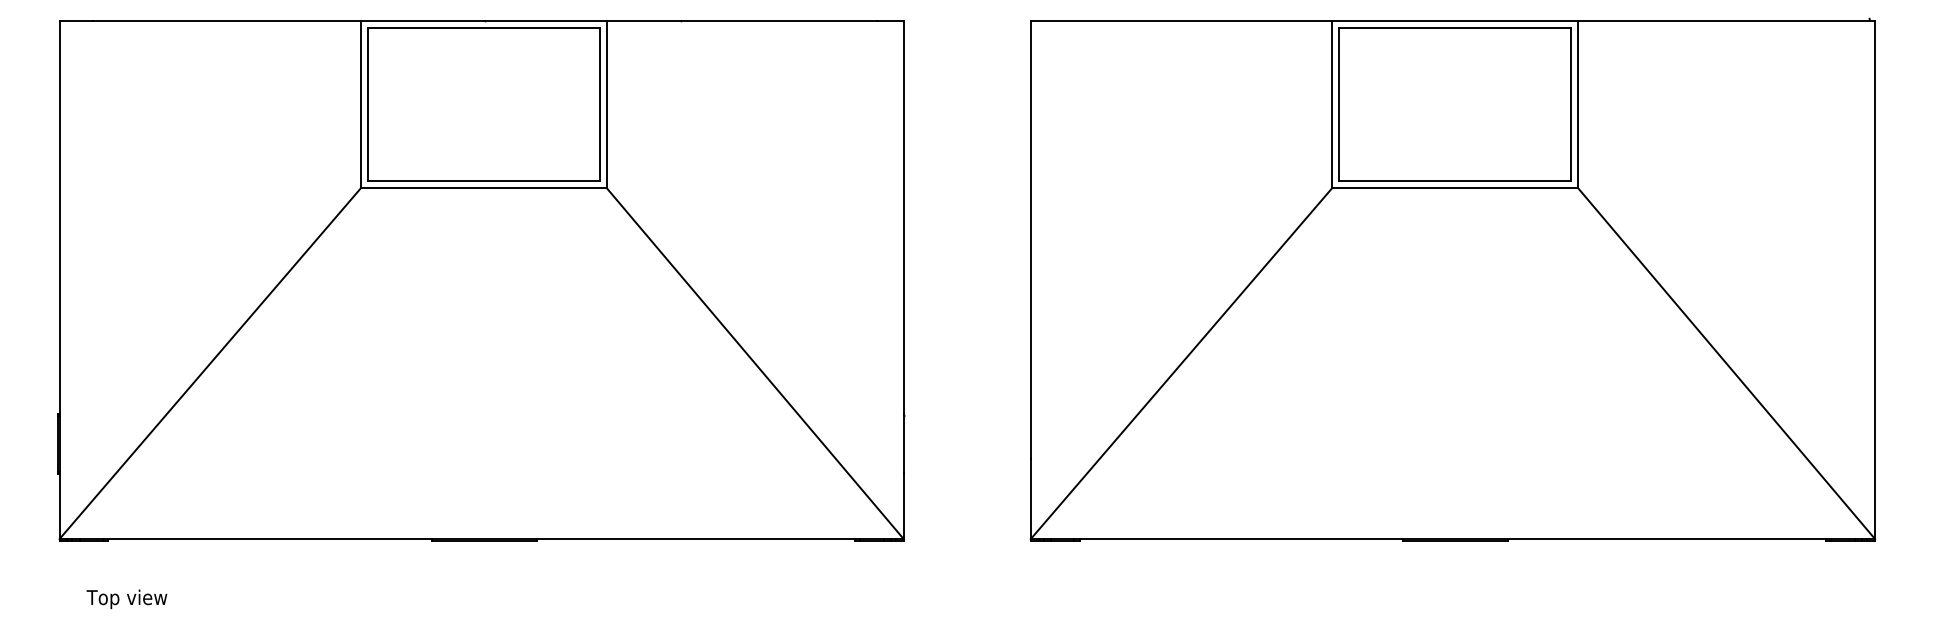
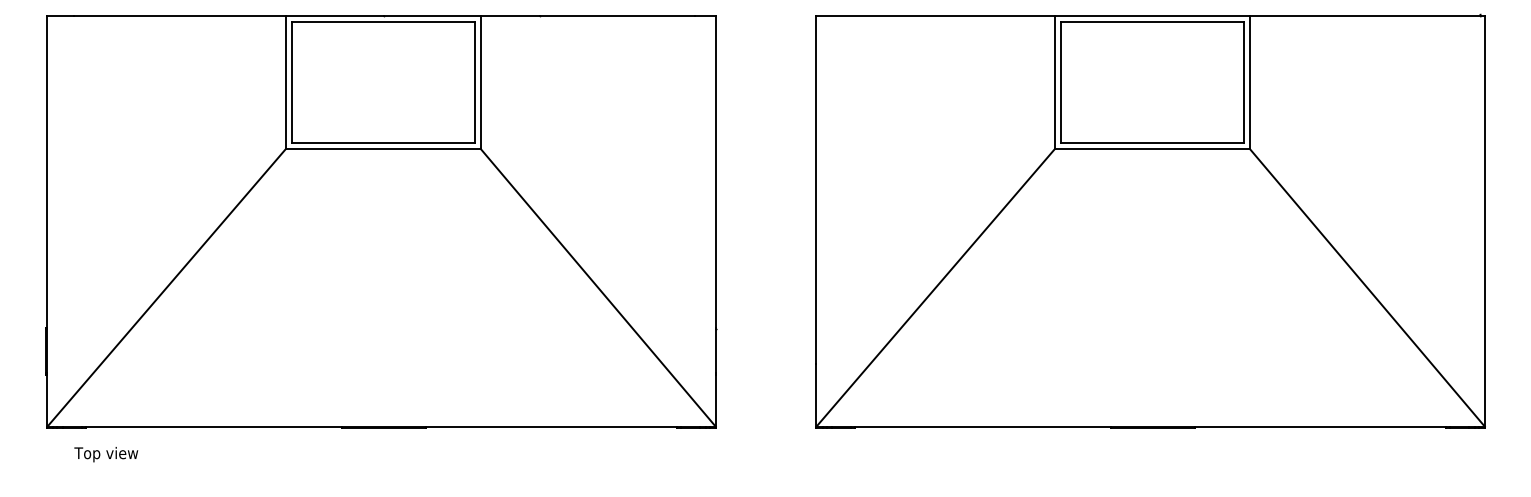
text: (126, 599) -> (105, 454), moved

